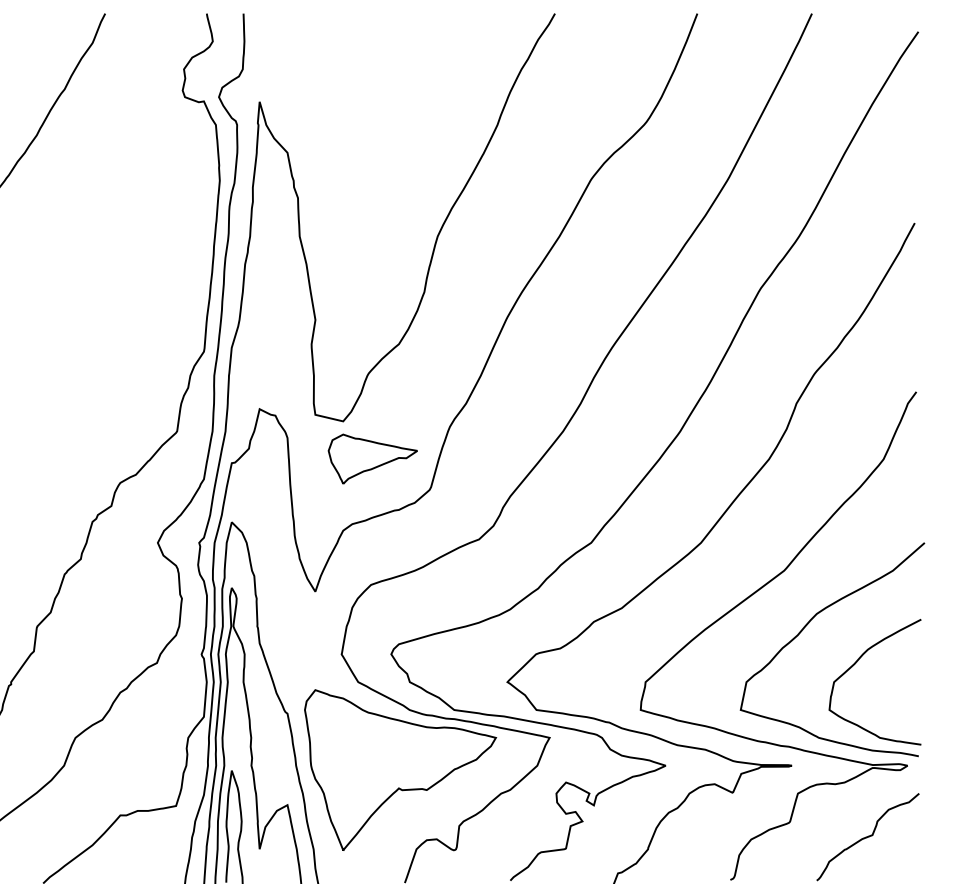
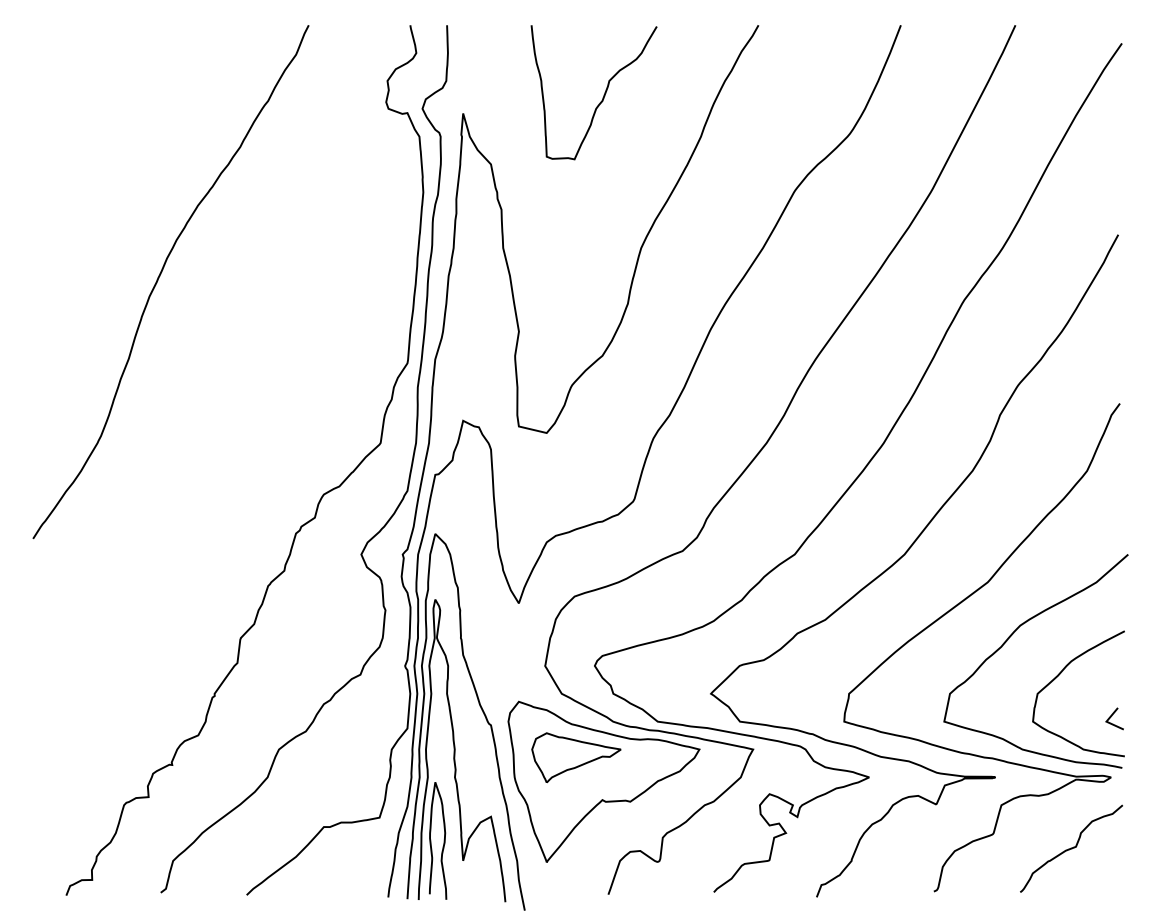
curve: (398, 85) -> (602, 97), added
part: (372, 458) -> (576, 757), moved
line: (908, 704) -> (1112, 716), added

